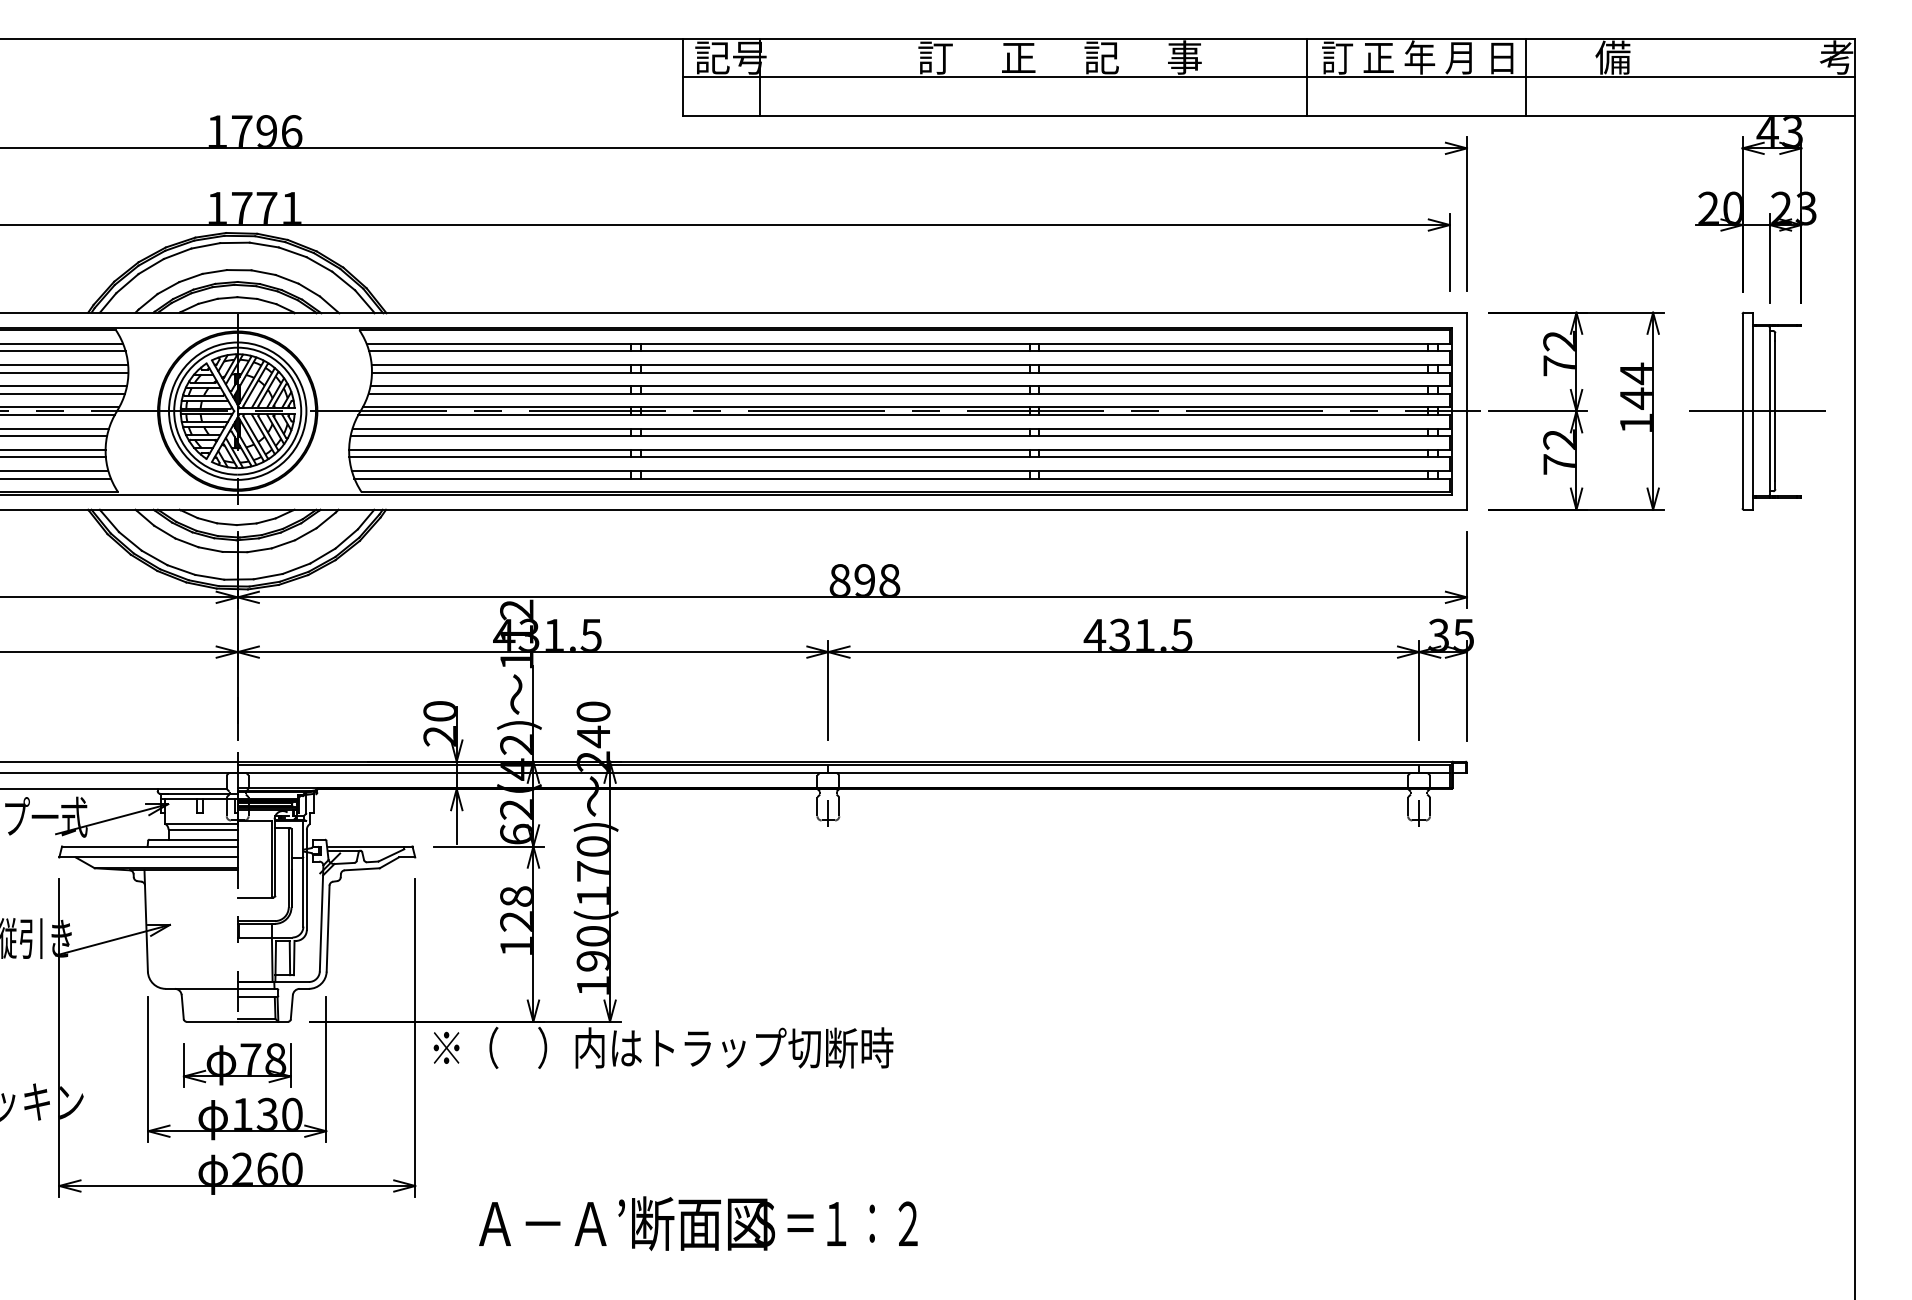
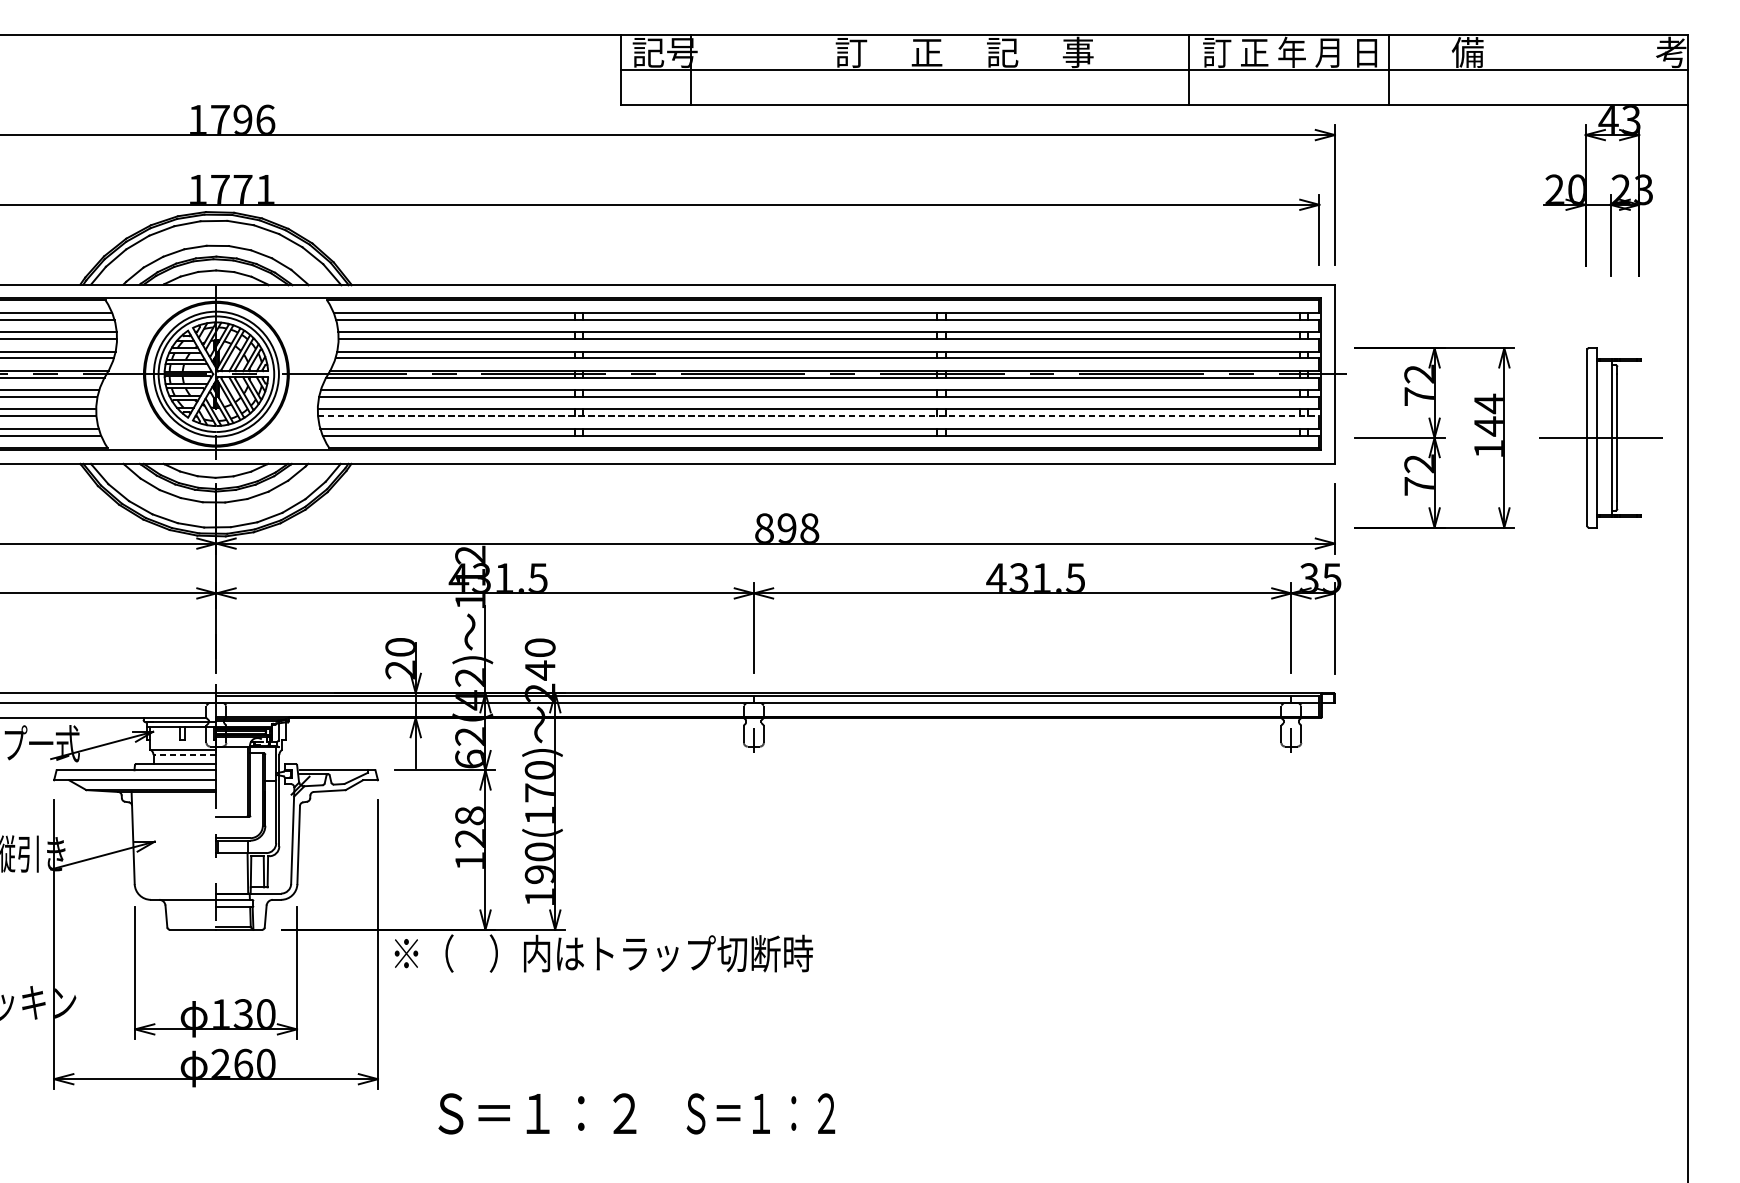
part: (1576, 410) -> (1434, 437), moved
part: (1757, 410) -> (1601, 437), moved
line: (900, 457) -> (819, 416), solid -> dashed
line: (203, 829) -> (185, 754), solid -> dashed
part: (236, 1065) -> (215, 969), removed
text: (623, 1223) -> (567, 1113), Ａ－Ａ’断面図 -> Ｓ＝１：２

